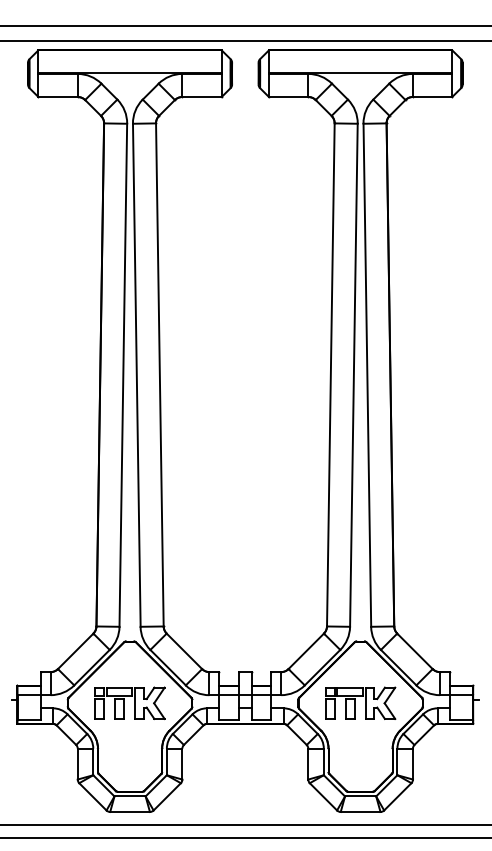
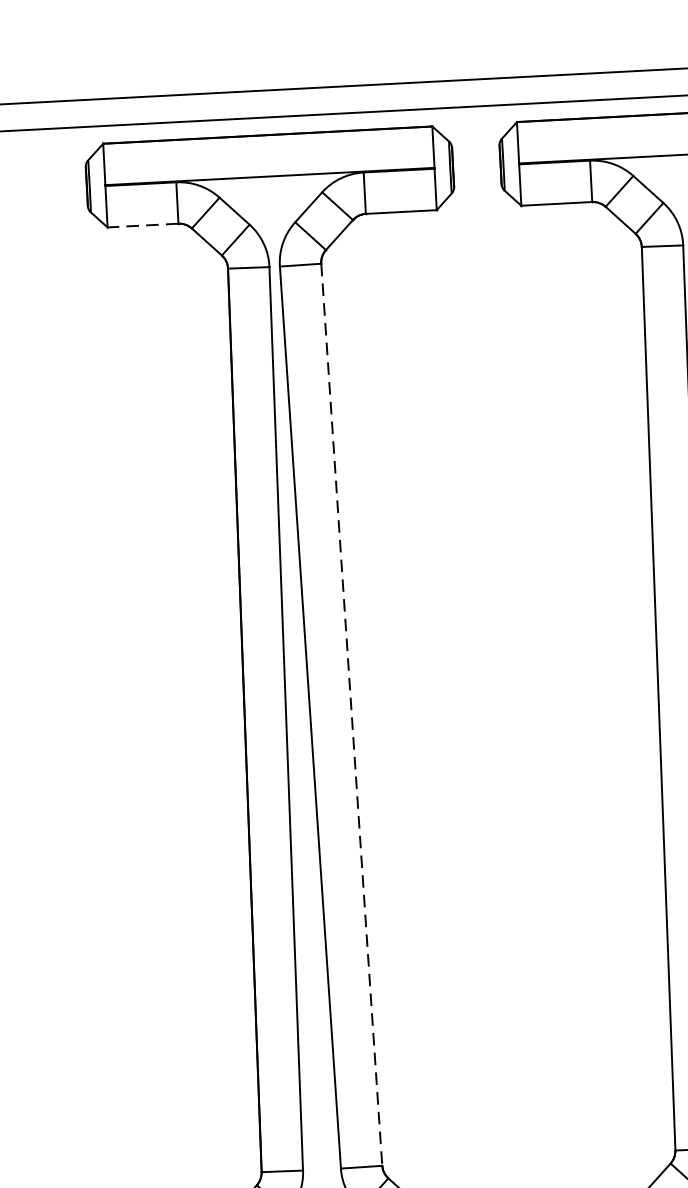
line: (58, 97) -> (143, 226), solid -> dashed
line: (159, 374) -> (351, 714), solid -> dashed

